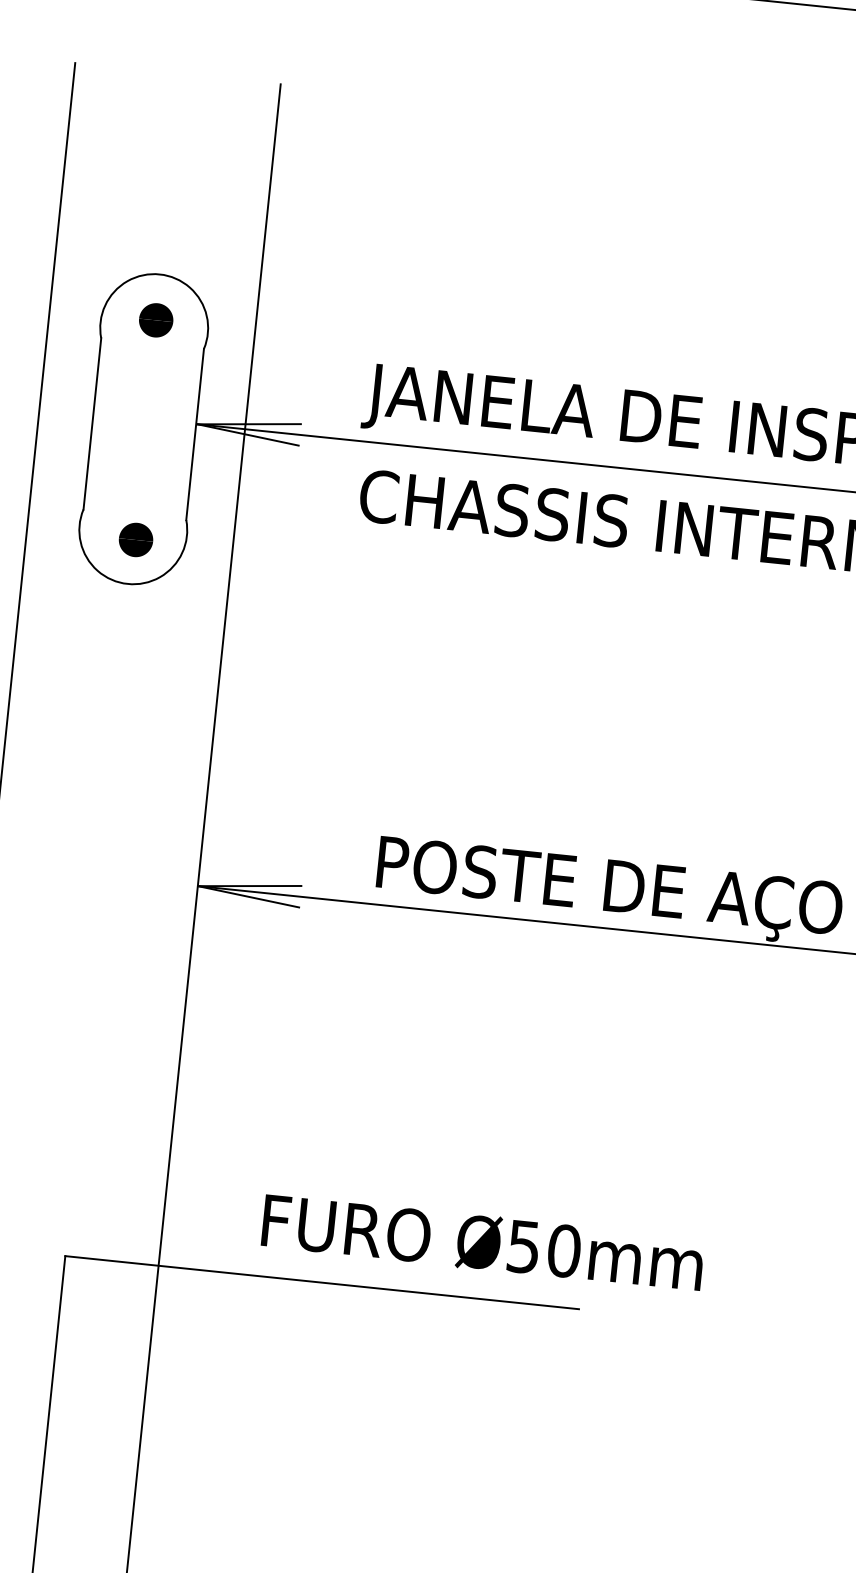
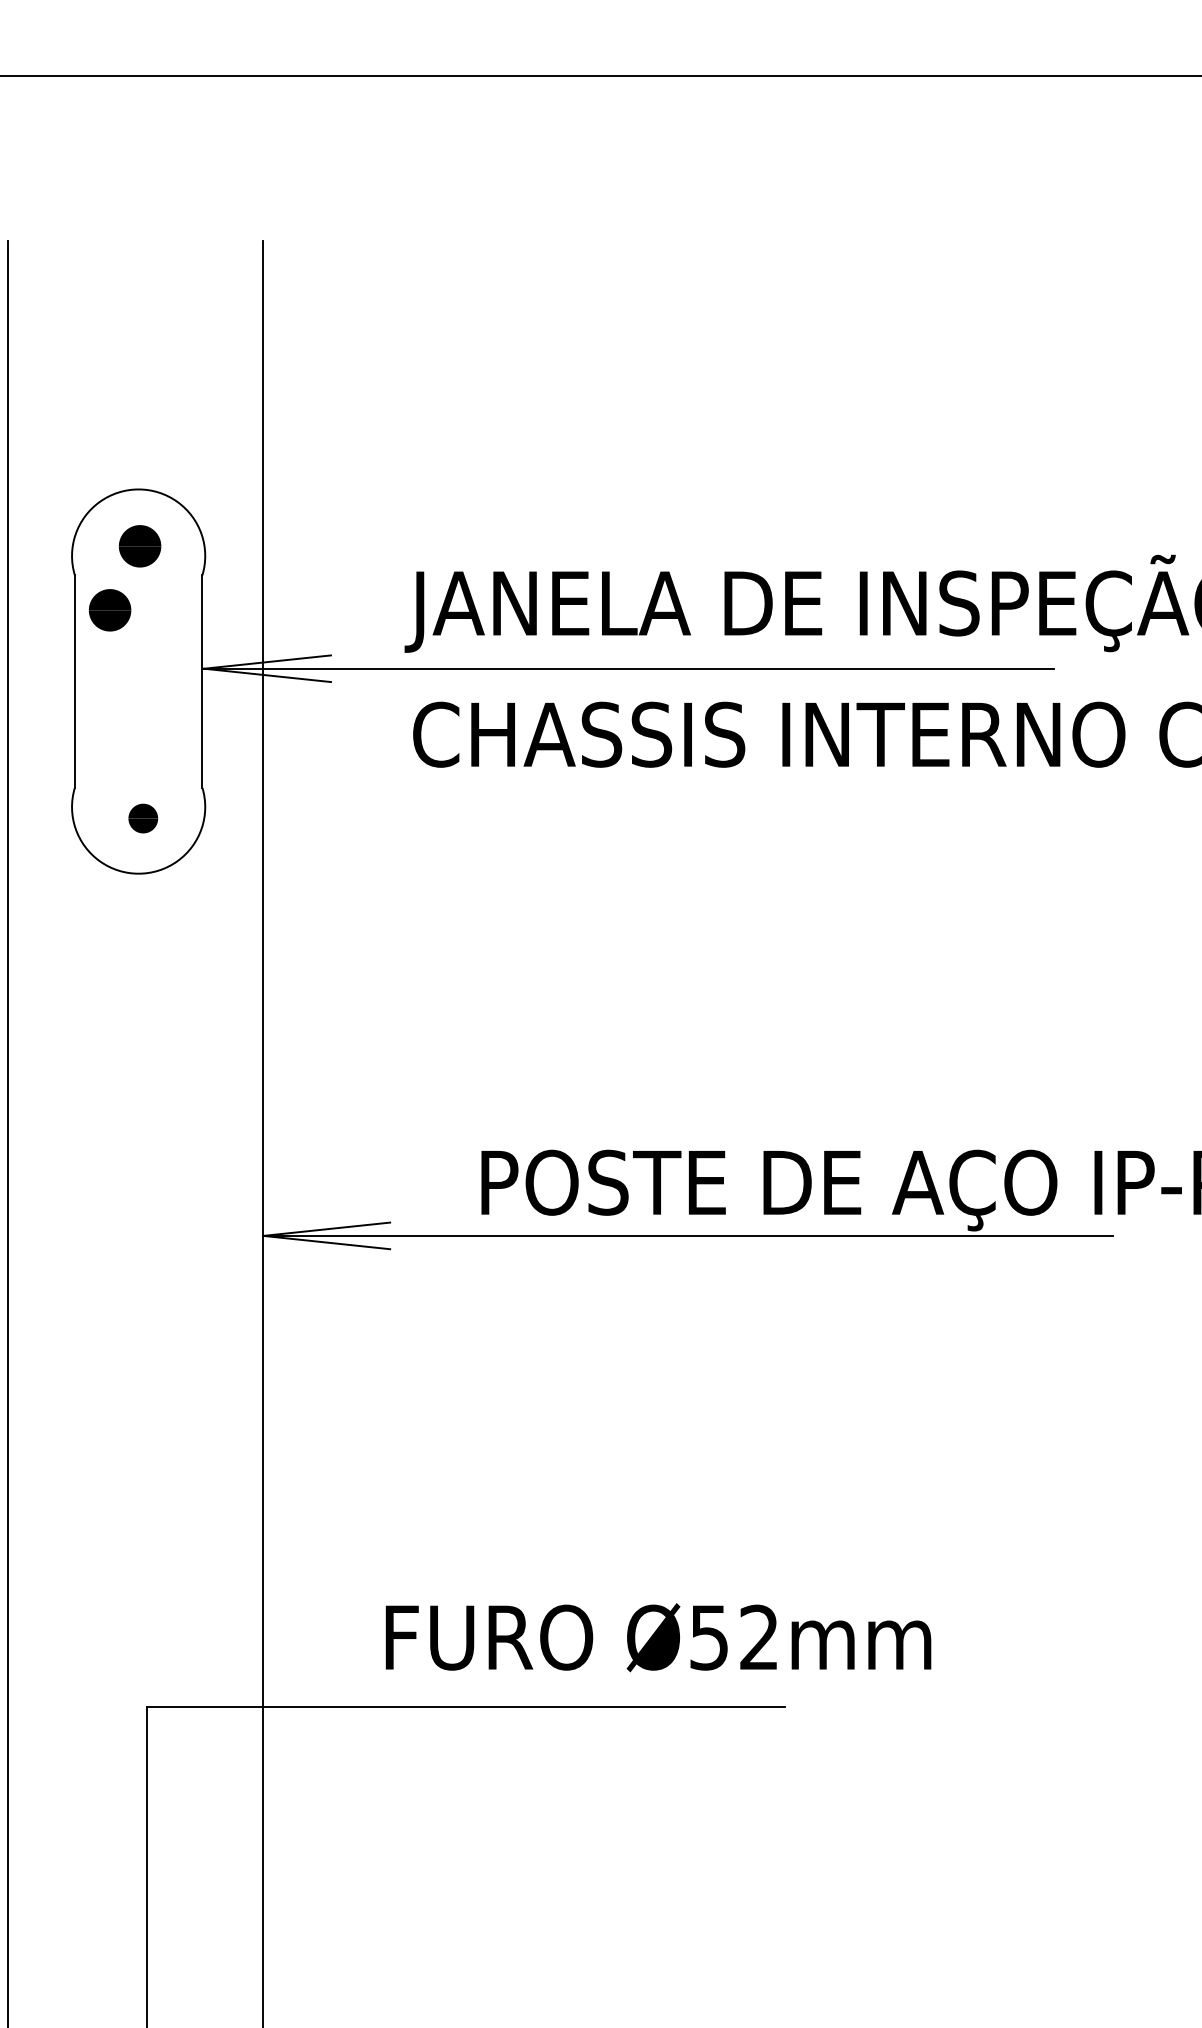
part: (126, 369) -> (109, 610), added
part: (136, 539) -> (143, 818), size x0.7
text: (564, 1250) -> (759, 1637), Ø50mm -> Ø52mm

